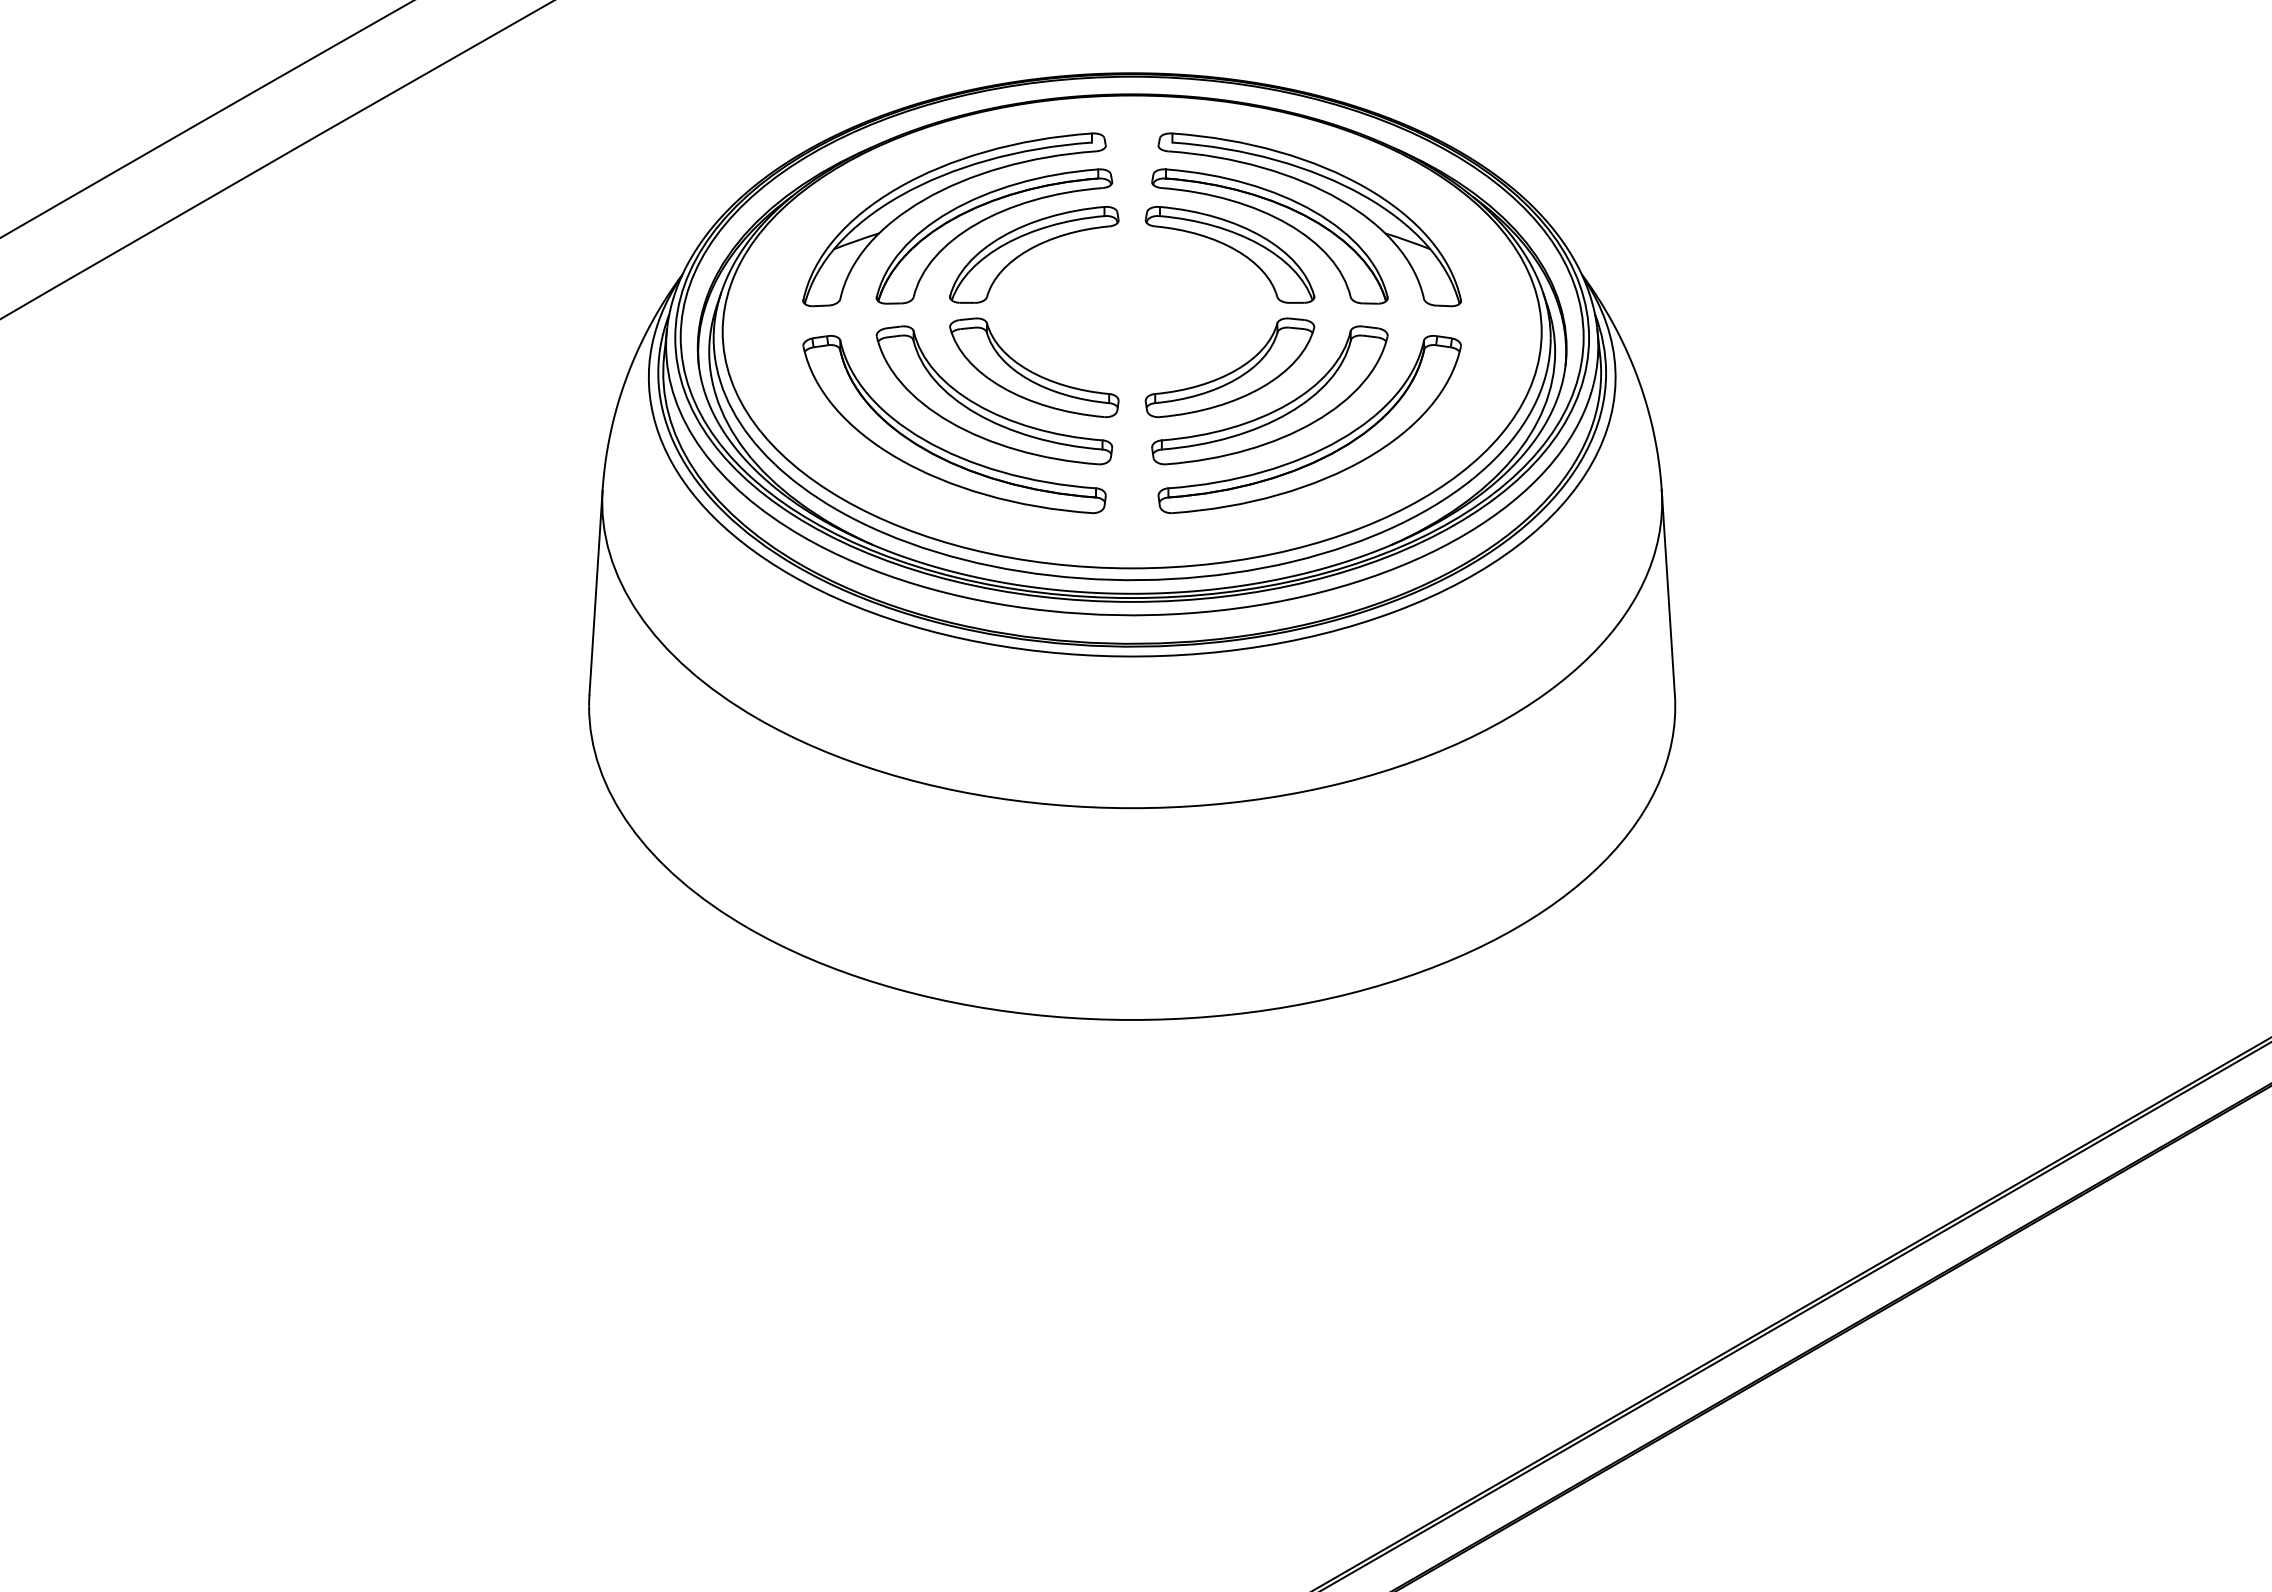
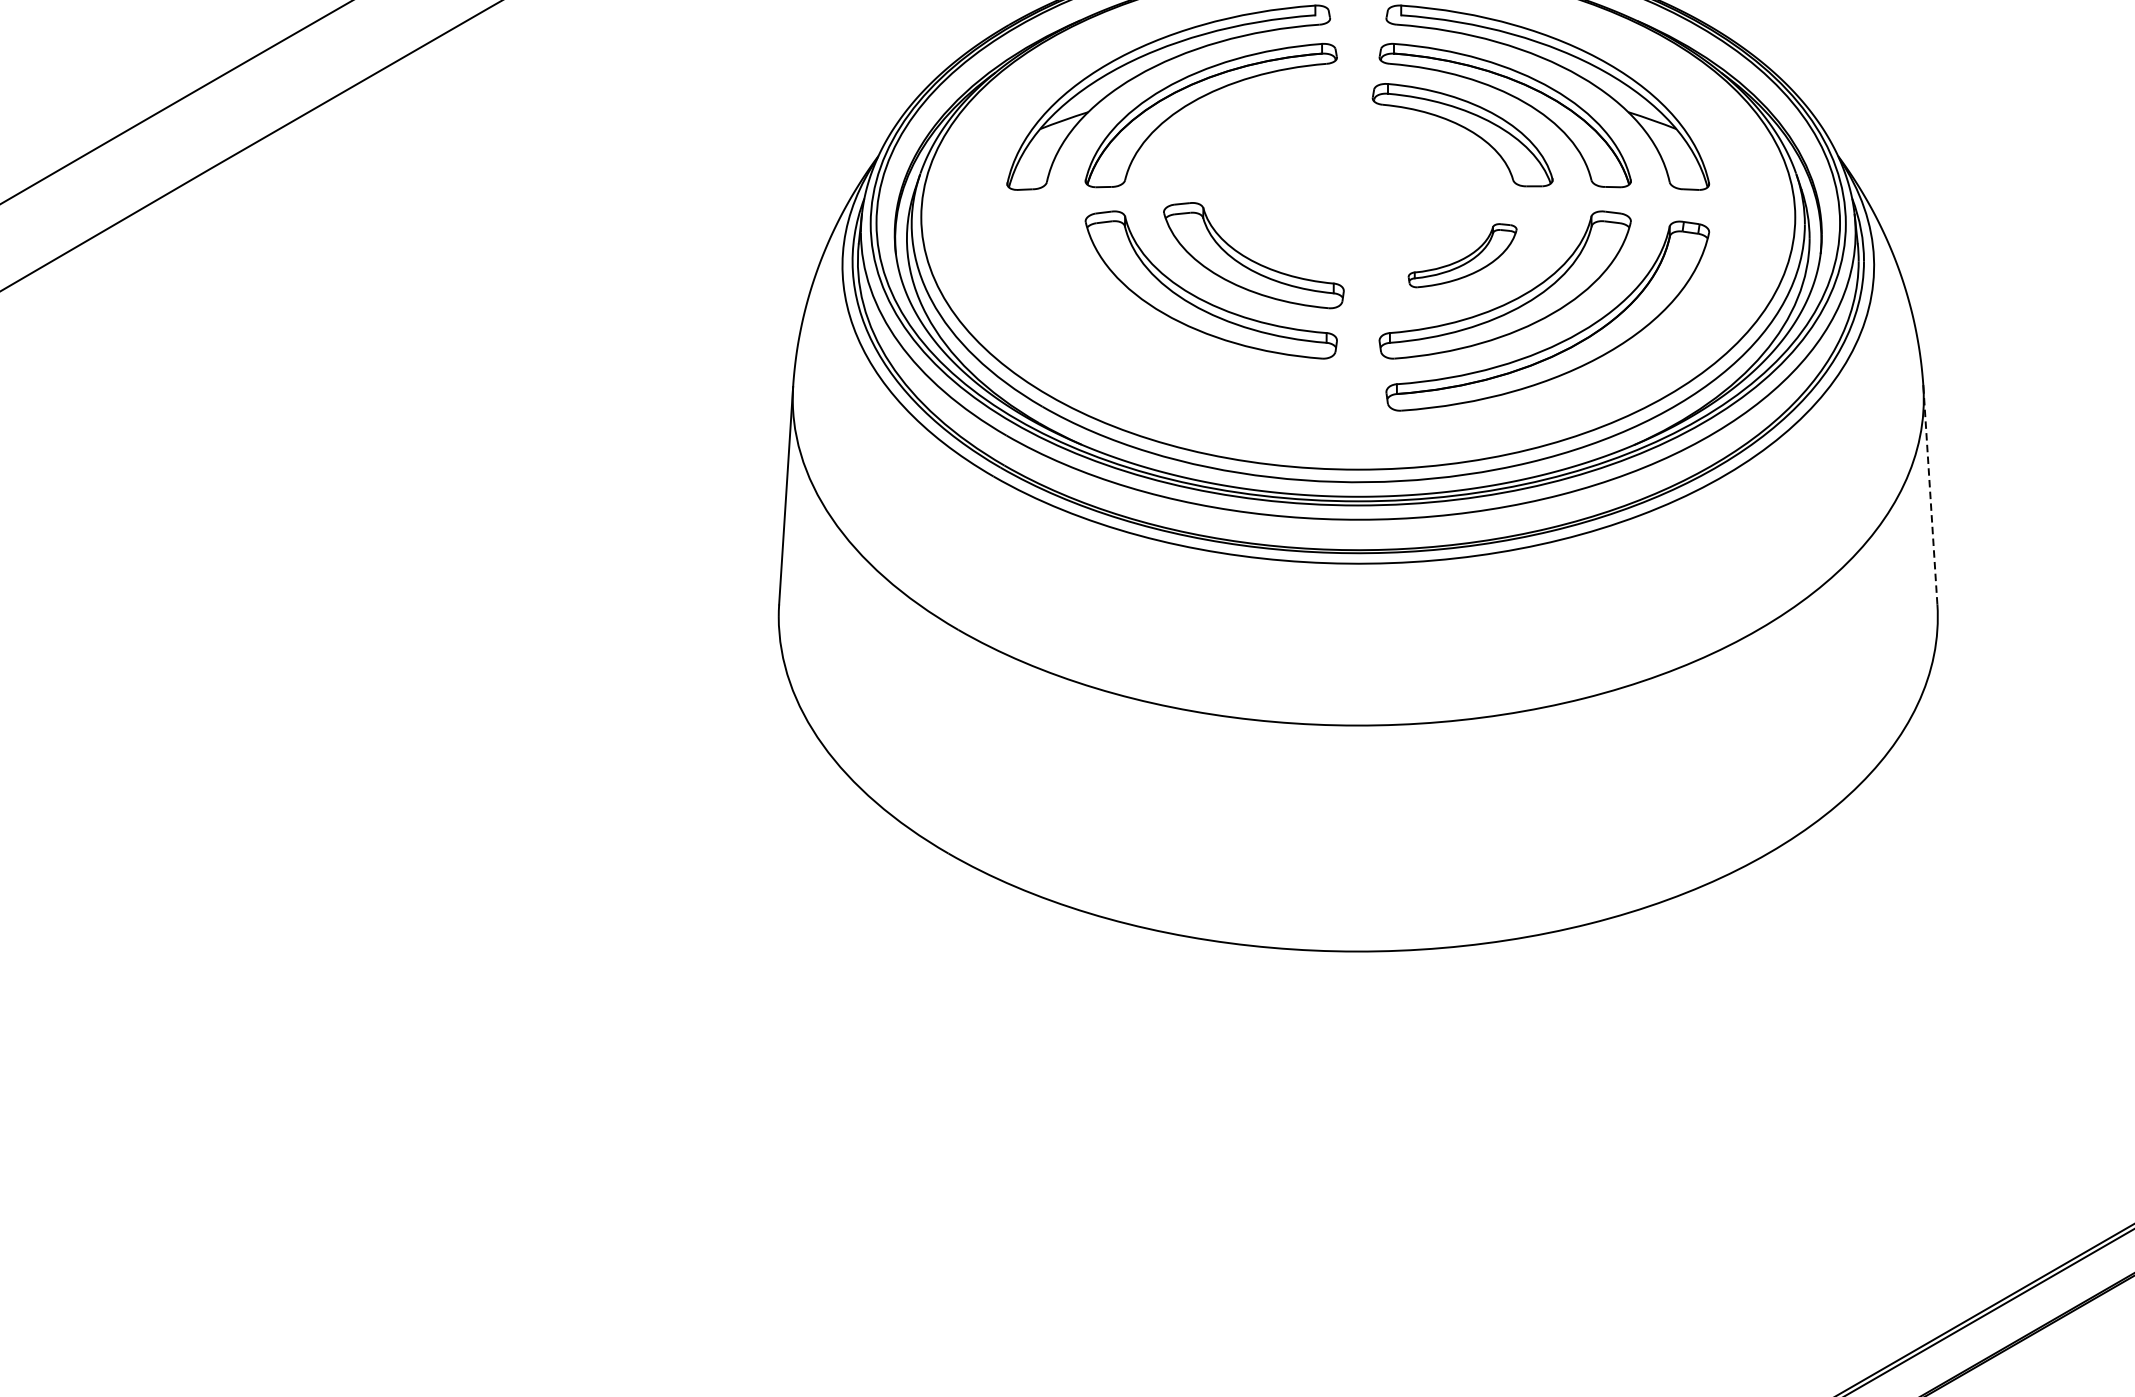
part: (1034, 254) -> (1254, 134), removed
part: (1229, 367) -> (1462, 255), size x0.6
part: (943, 448) -> (1156, 341), removed
line: (1668, 592) -> (1930, 495), solid -> dashed

